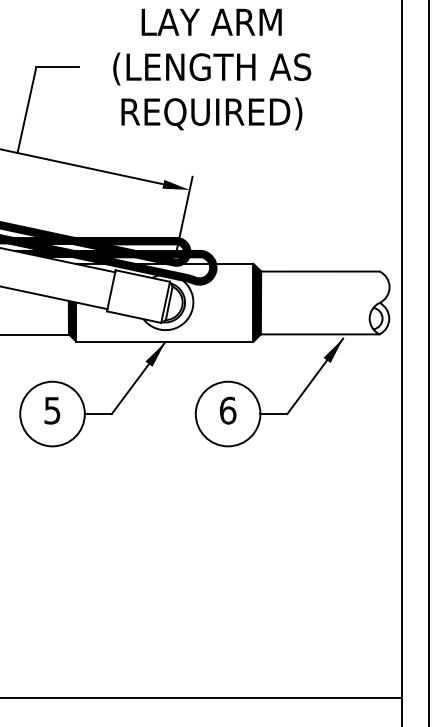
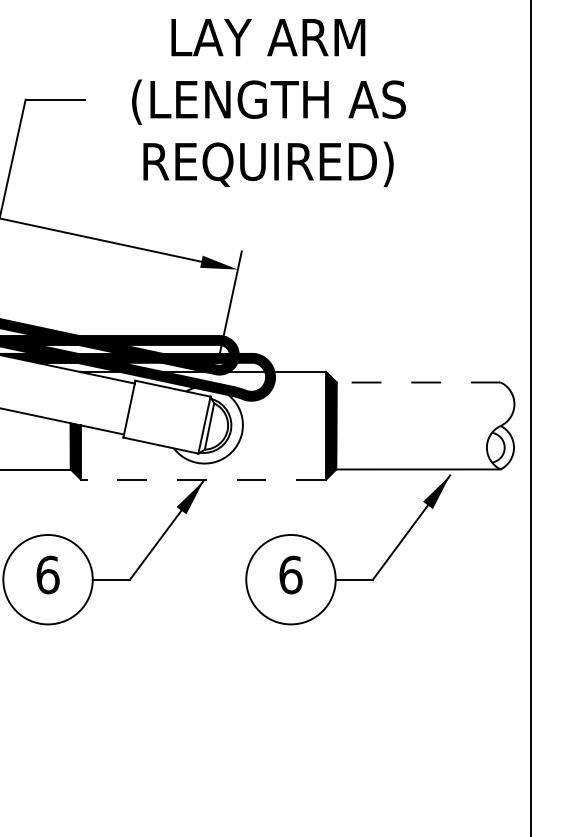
line: (319, 271) -> (417, 382), solid -> dashed
line: (164, 341) -> (202, 479), solid -> dashed
text: (52, 410) -> (47, 574), 5 -> 6

